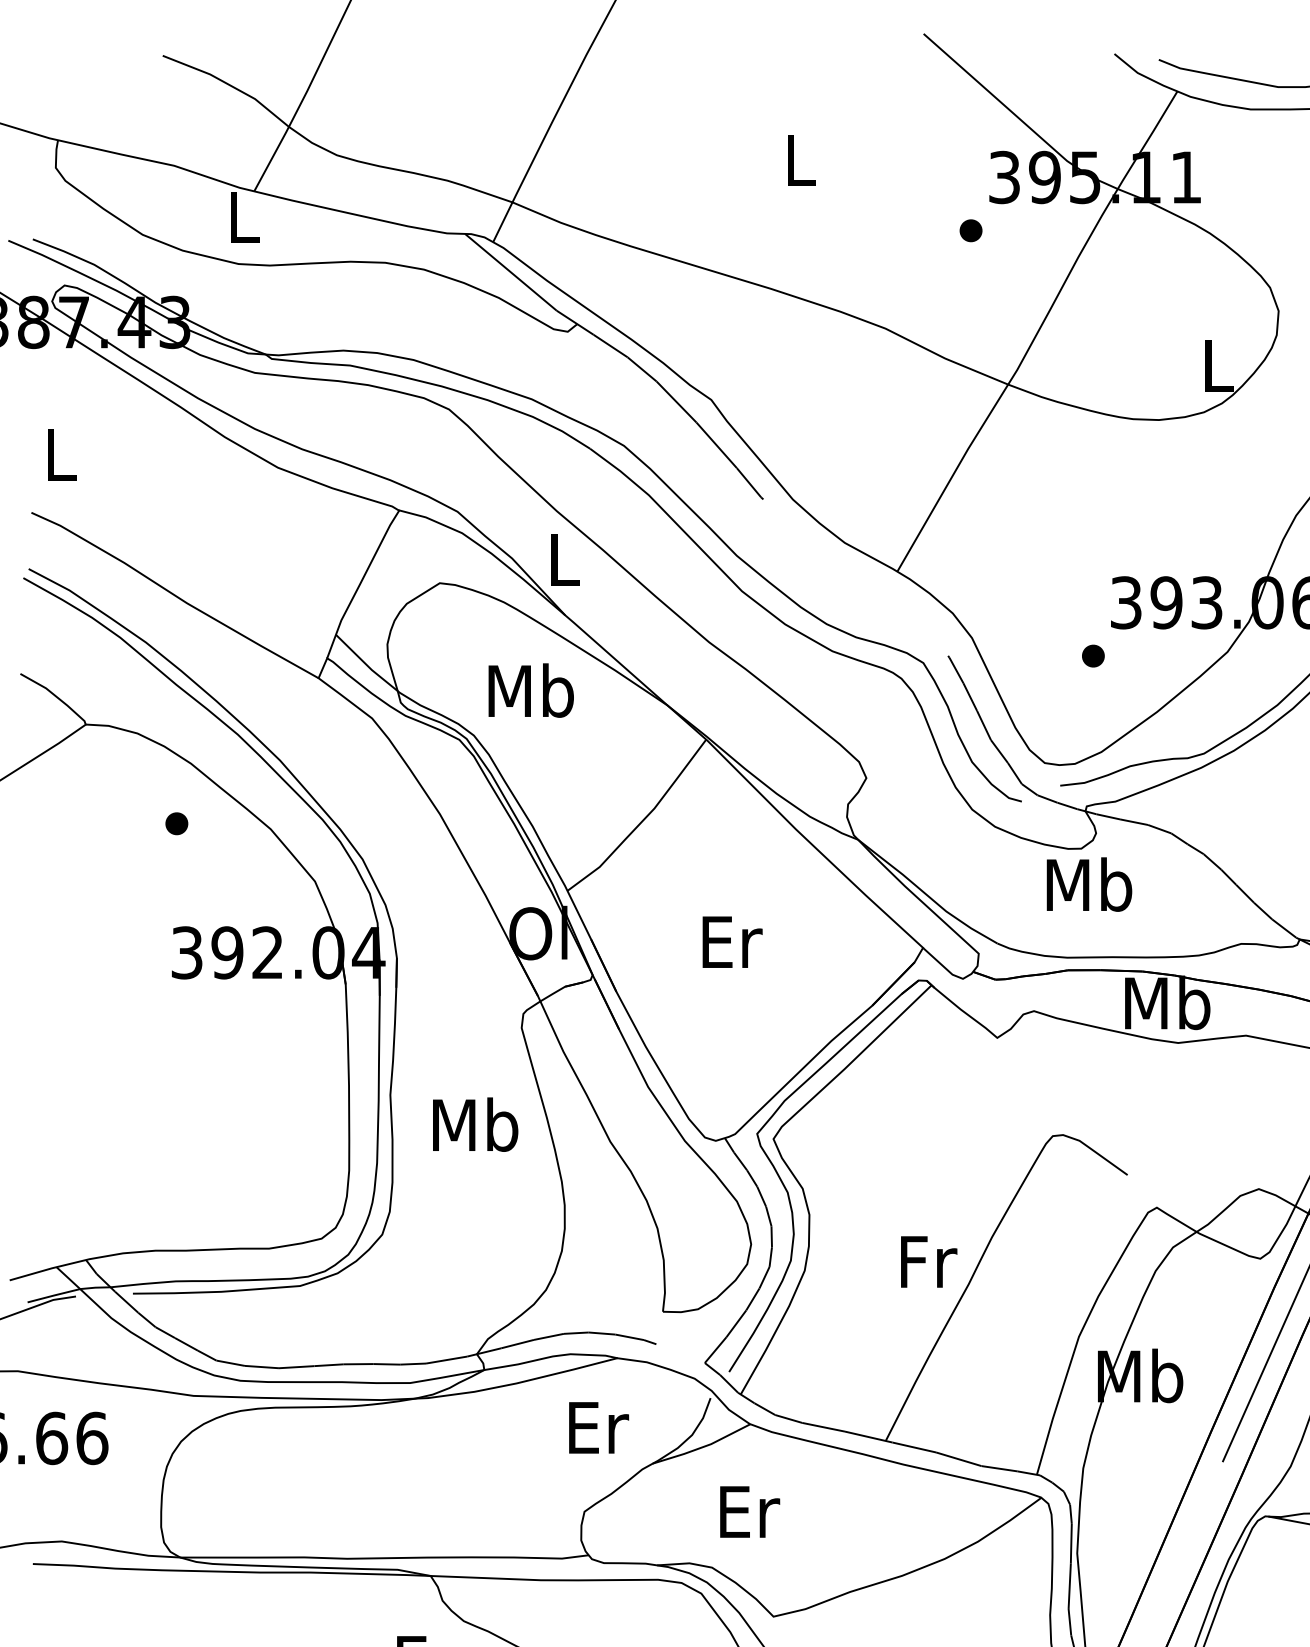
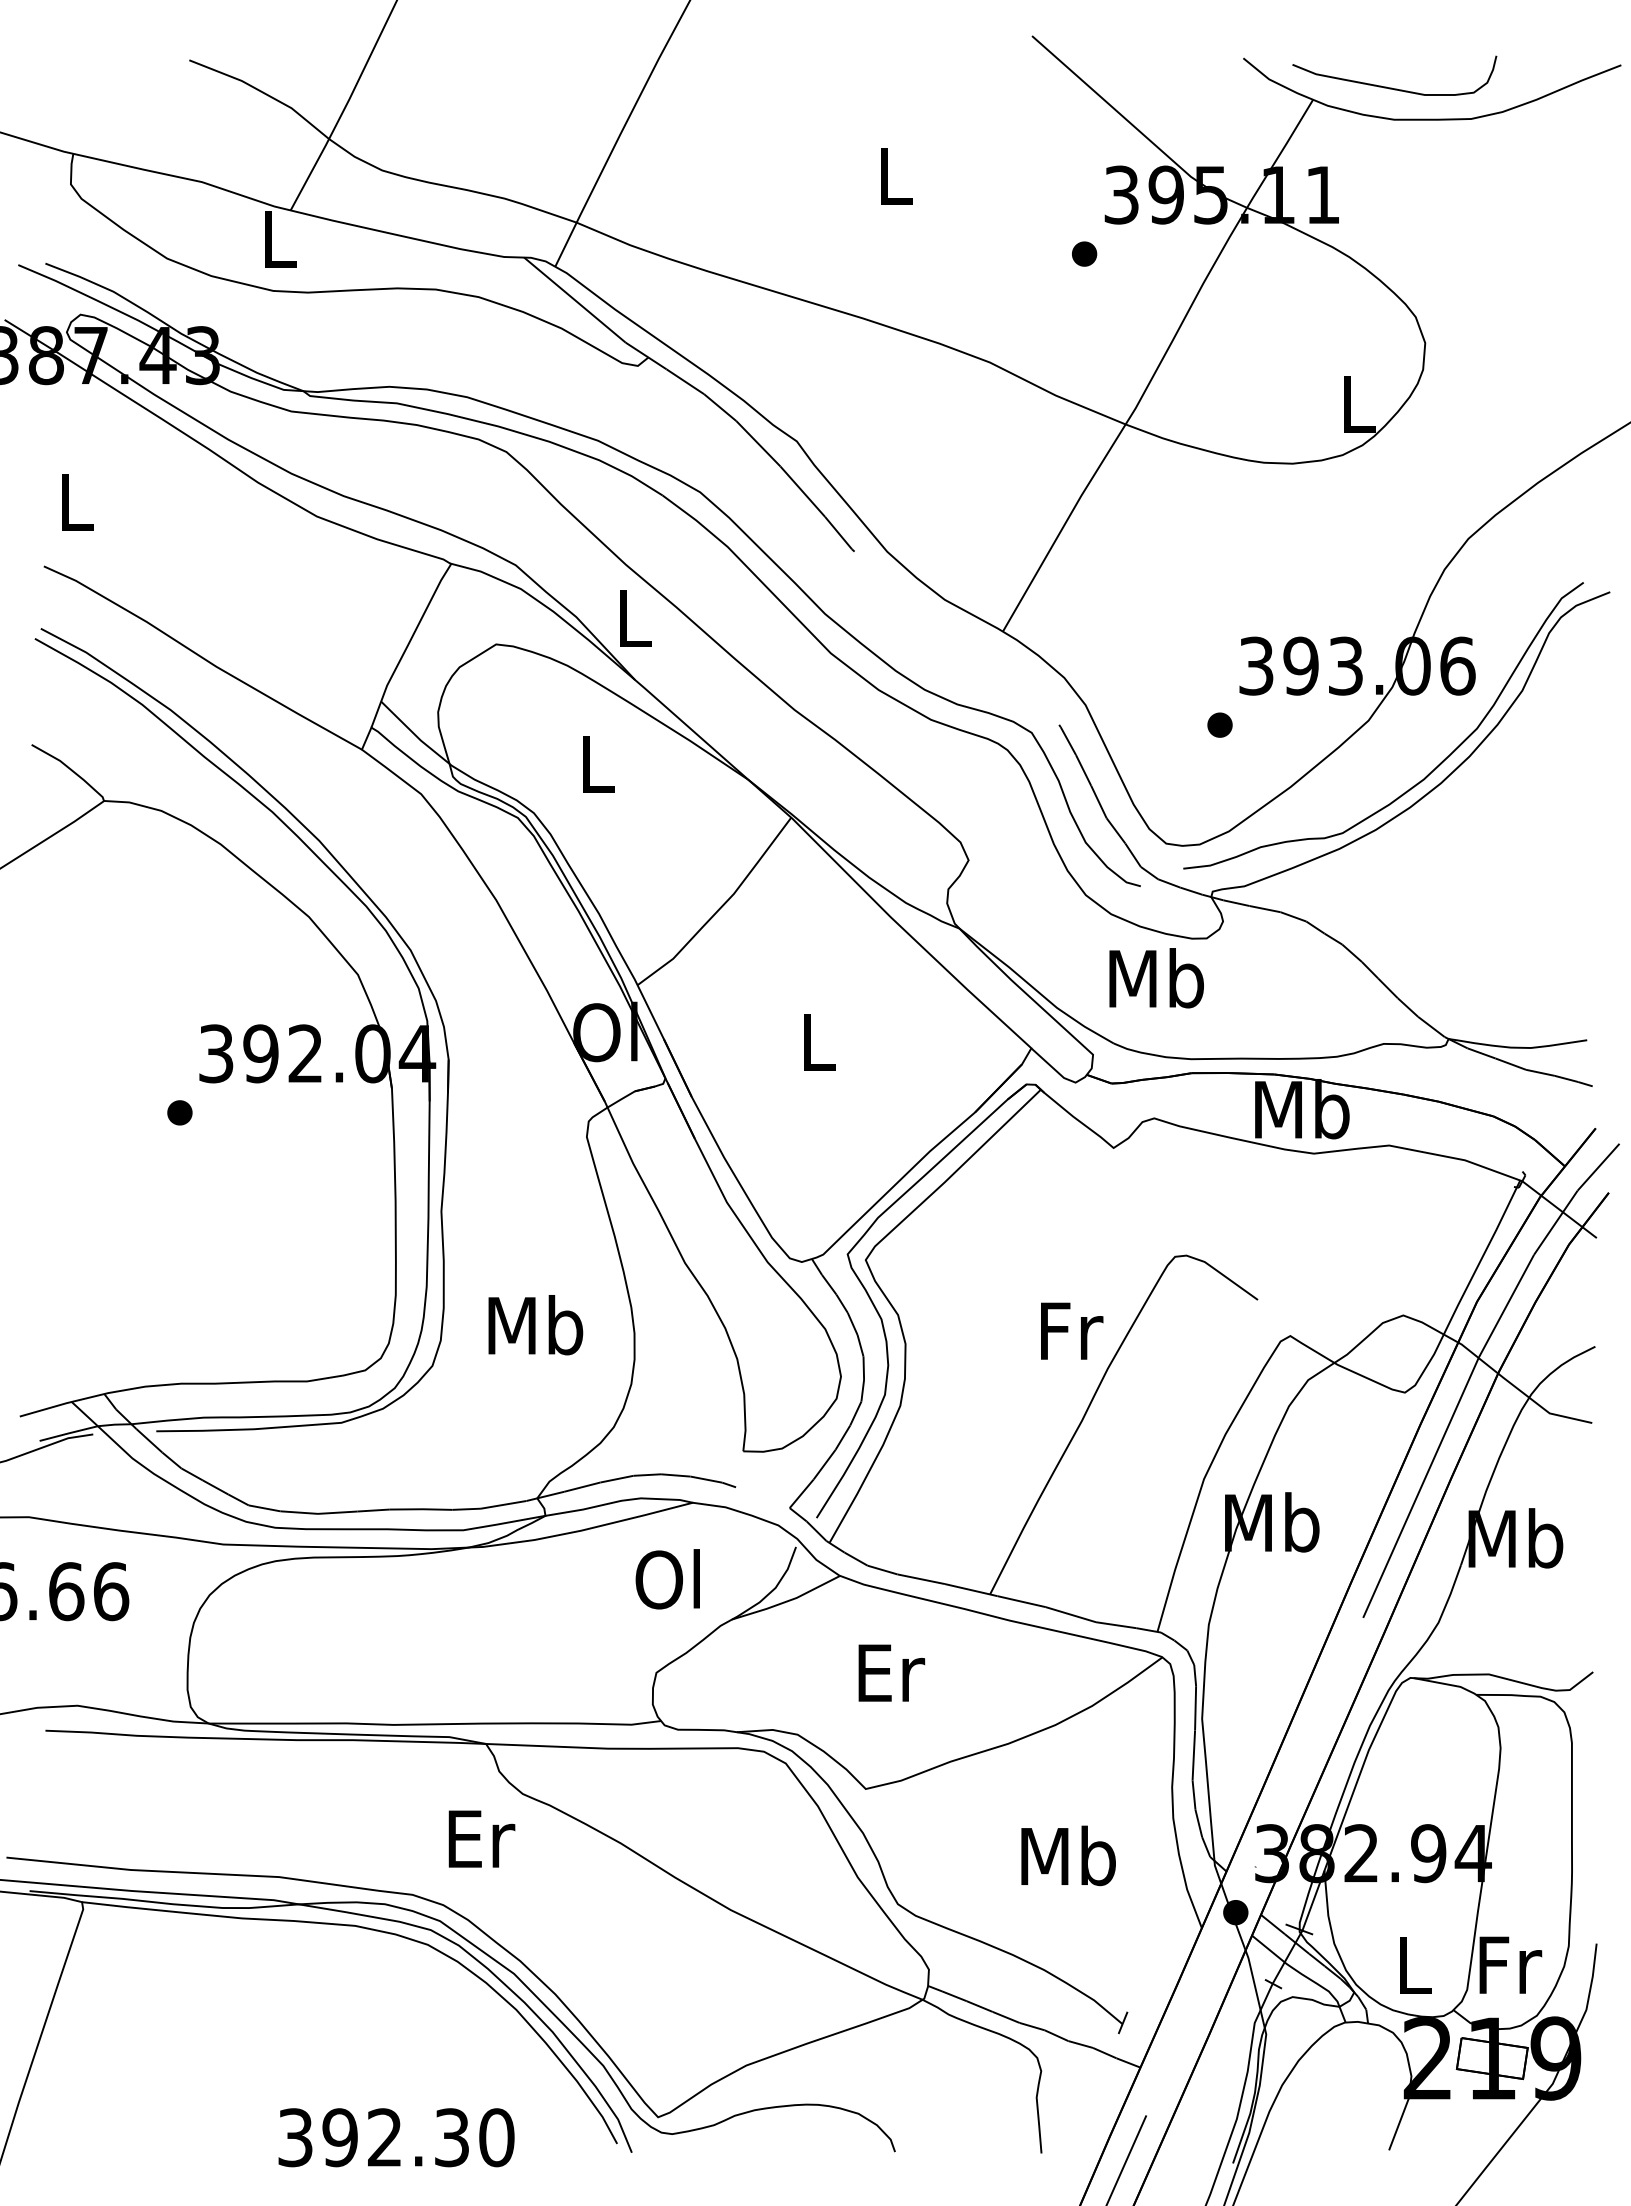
text: (531, 690) -> (597, 763), Mb -> L
part: (176, 823) -> (179, 1112), moved
text: (1089, 884) -> (1156, 978), moved
text: (732, 941) -> (820, 1041), Er -> L
text: (475, 1125) -> (535, 1325), moved
text: (929, 1261) -> (1072, 1330), moved
text: (597, 1427) -> (670, 1579), Er -> Ol
text: (749, 1511) -> (891, 1672), moved

